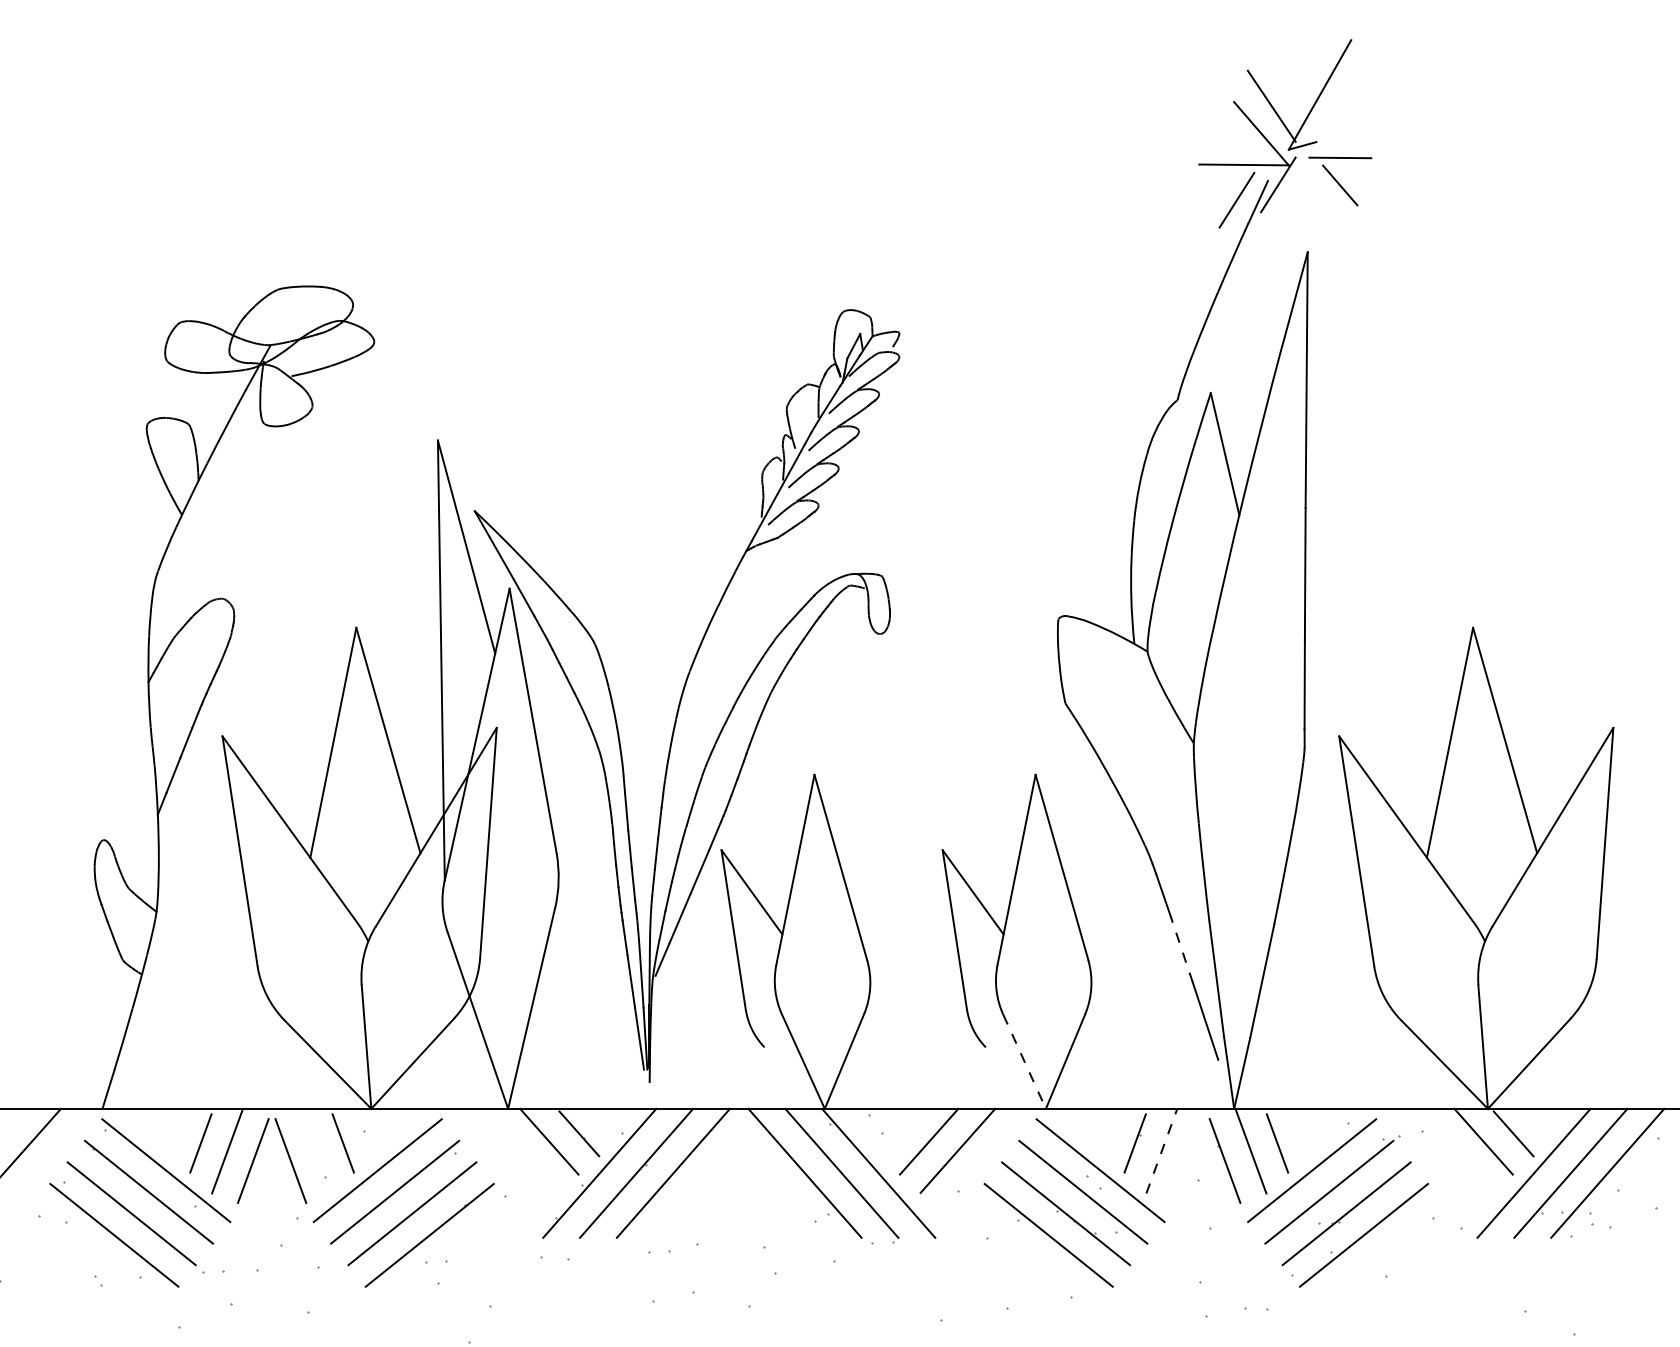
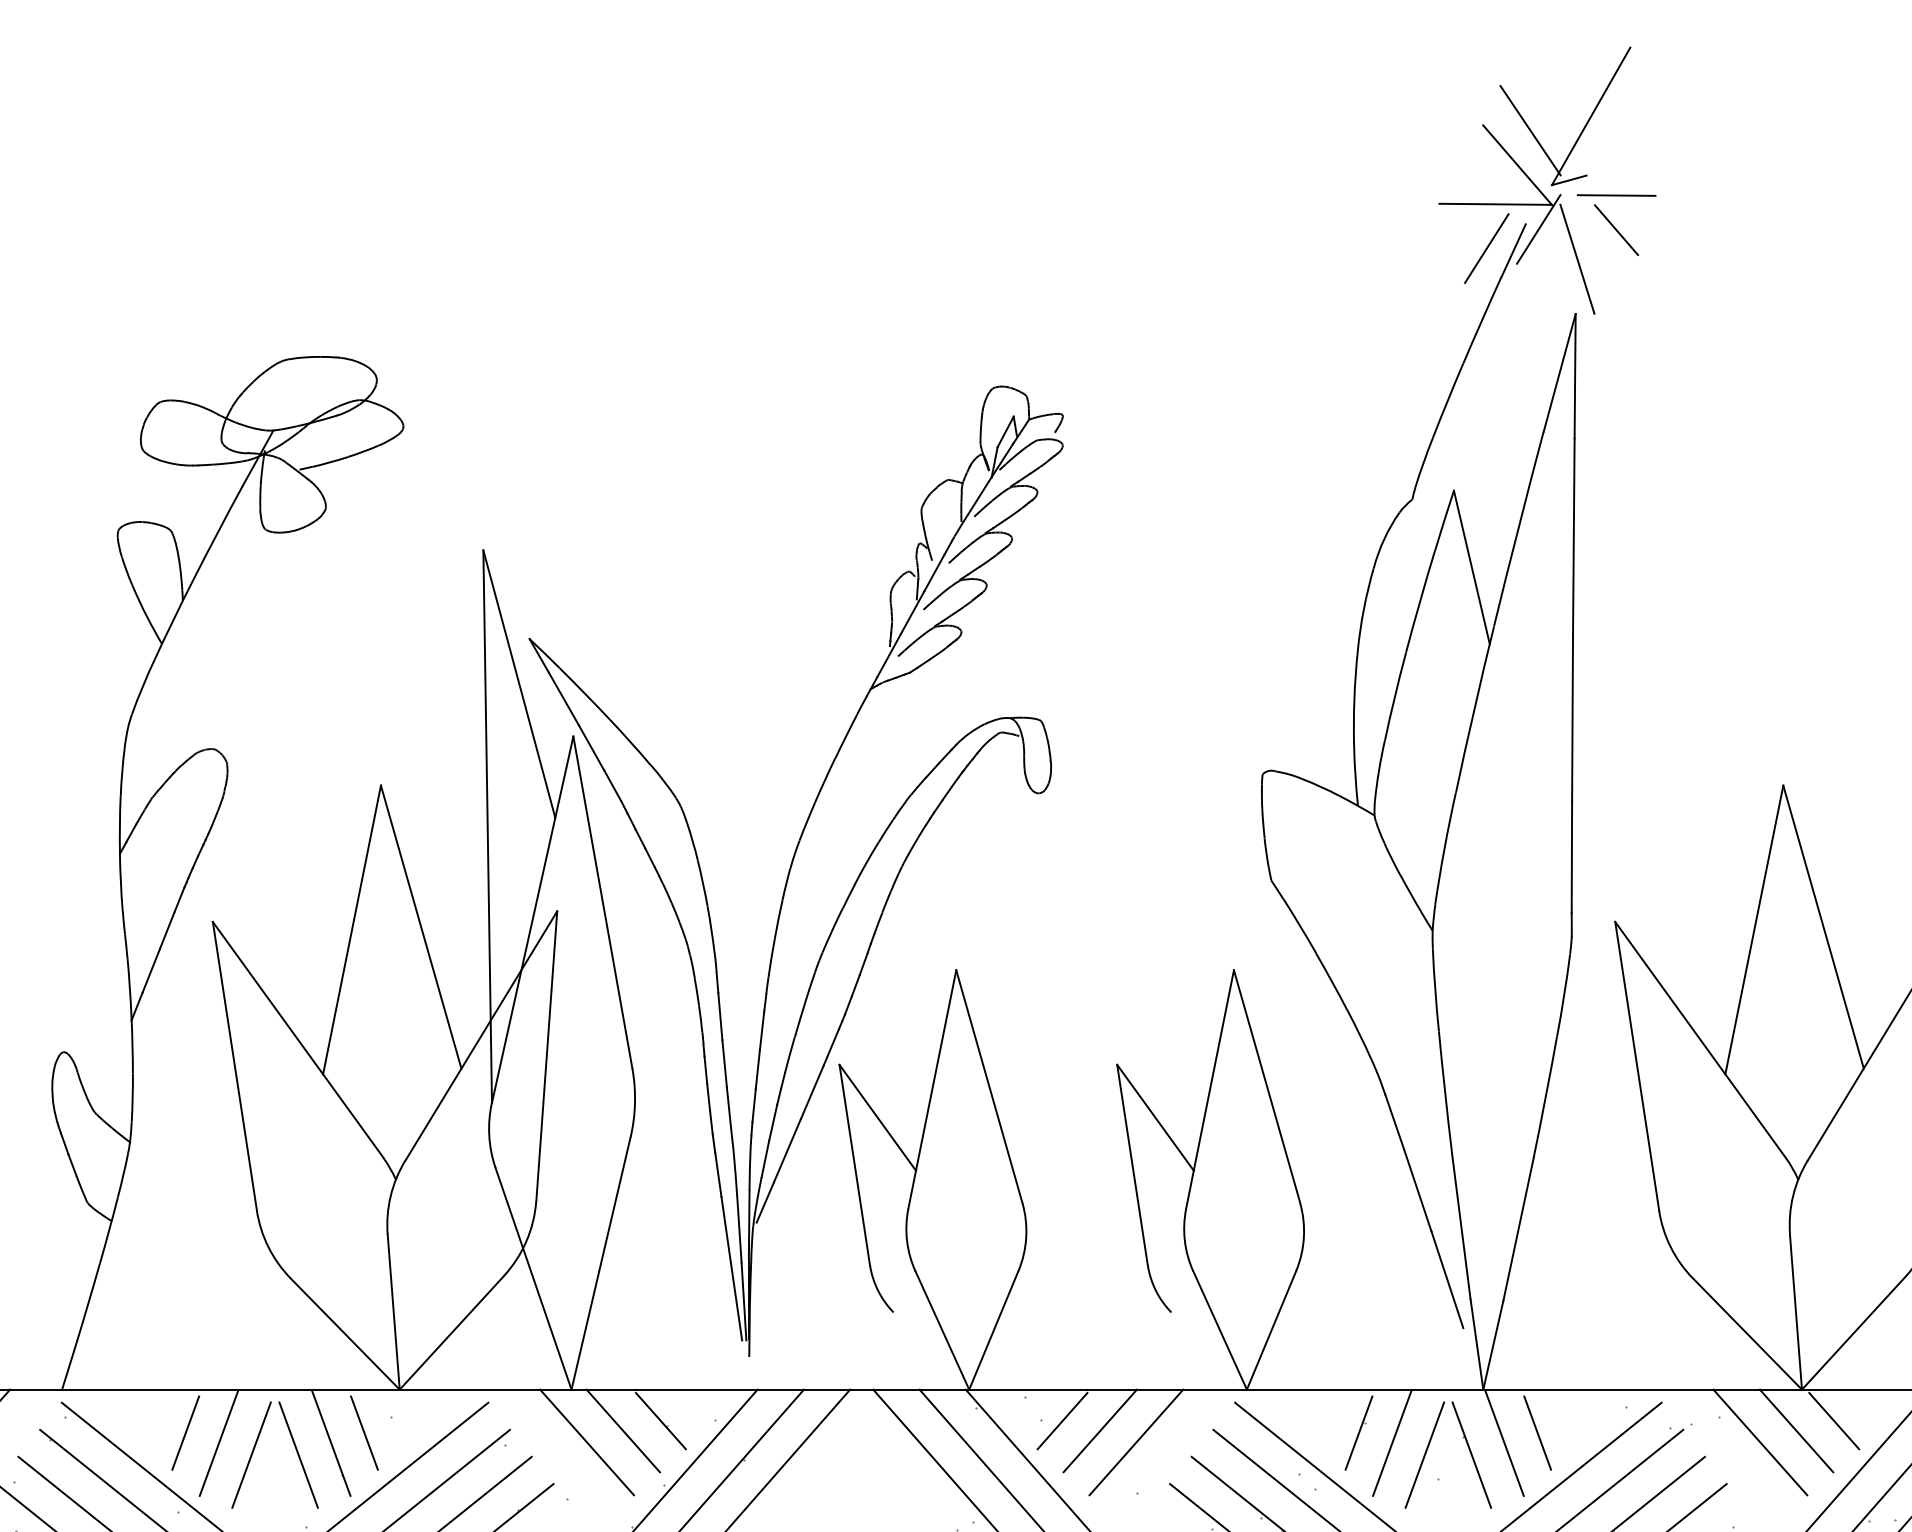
line: (1308, 208) -> (1576, 259), added
line: (1181, 949) -> (1417, 1189), dashed -> solid
line: (1024, 1061) -> (1219, 1330), dashed -> solid
line: (898, 1133) -> (1061, 1420), added
line: (520, 1150) -> (587, 1441), added
line: (1454, 1150) -> (1759, 1441), added
line: (316, 1151) -> (330, 1443), added
line: (1161, 1151) -> (1392, 1443), dashed -> solid
line: (1187, 1160) -> (1424, 1454), added

